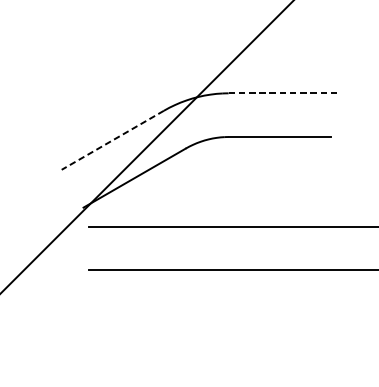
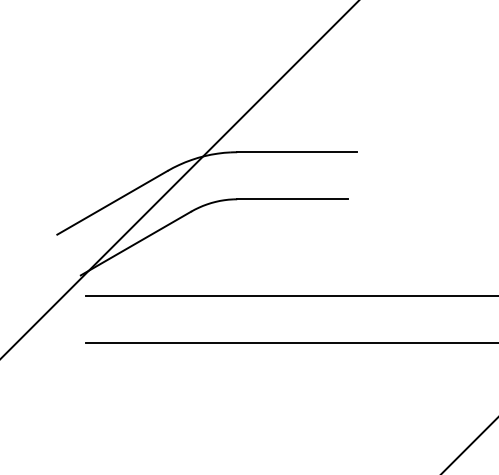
line: (284, 93) -> (297, 152), dashed -> solid
line: (112, 139) -> (112, 202), dashed -> solid

